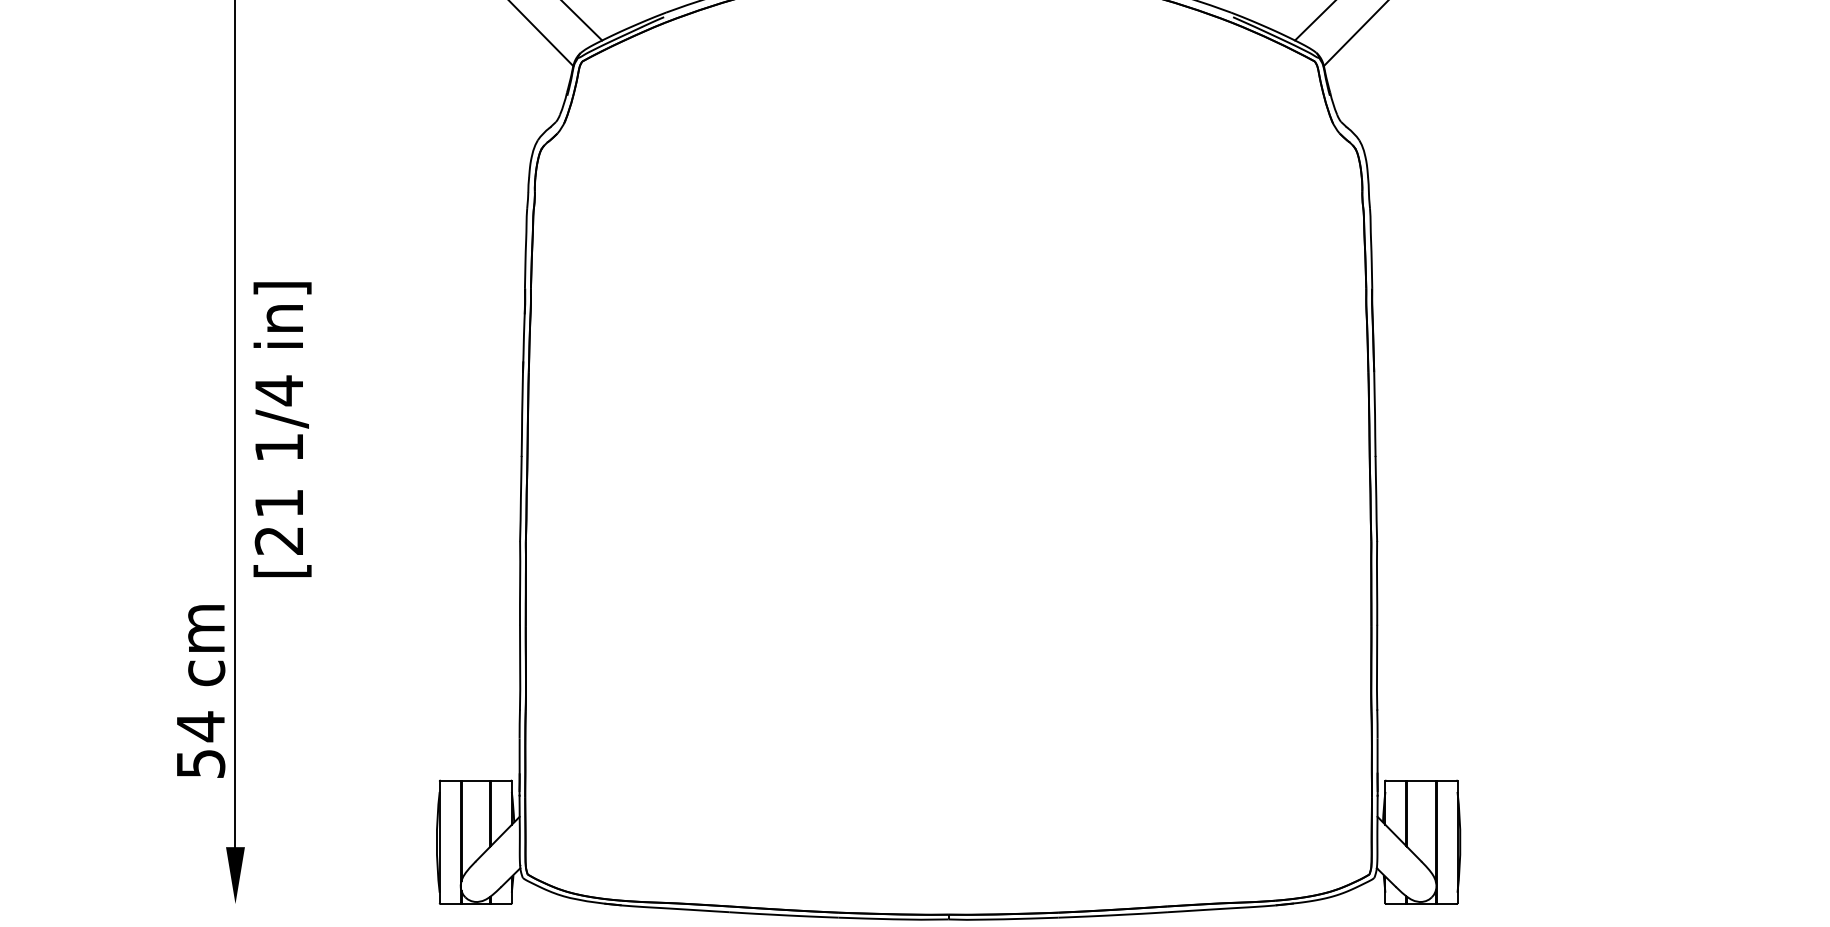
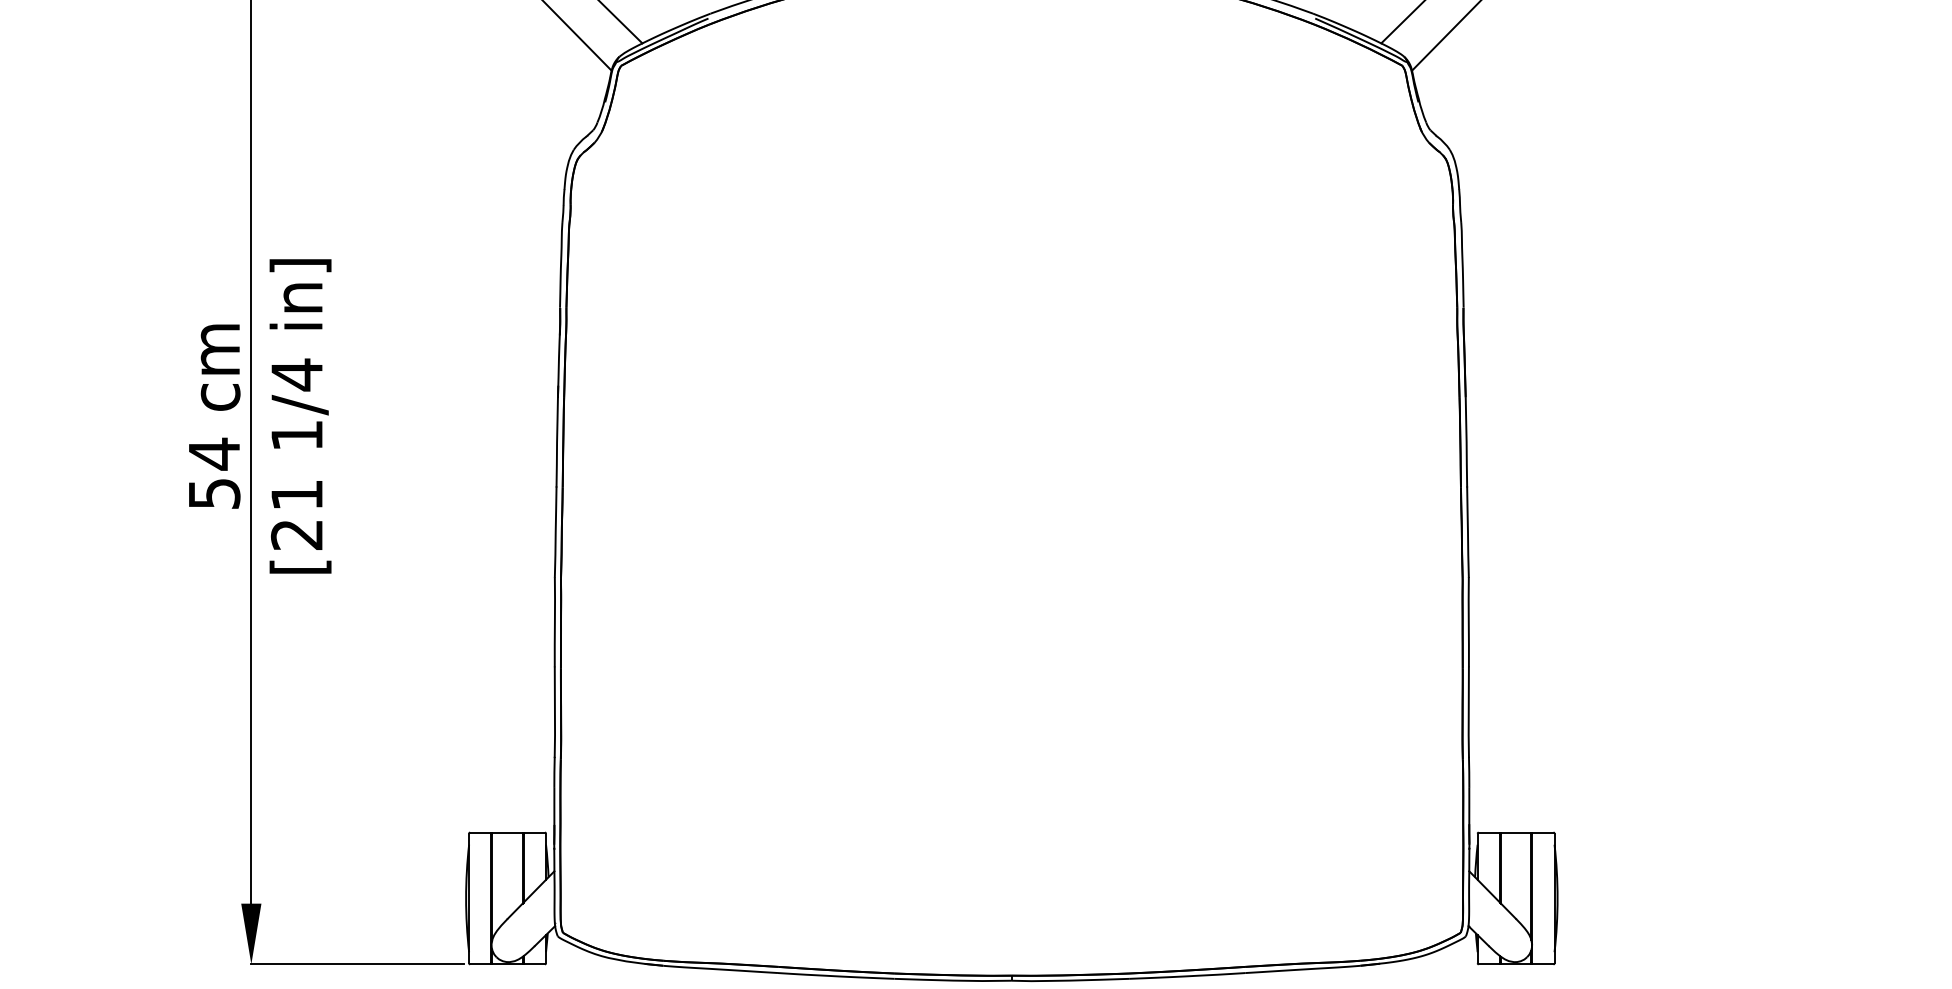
text: (282, 429) -> (300, 416), moved
text: (200, 691) -> (214, 416), moved
line: (335, 904) -> (357, 964), added

